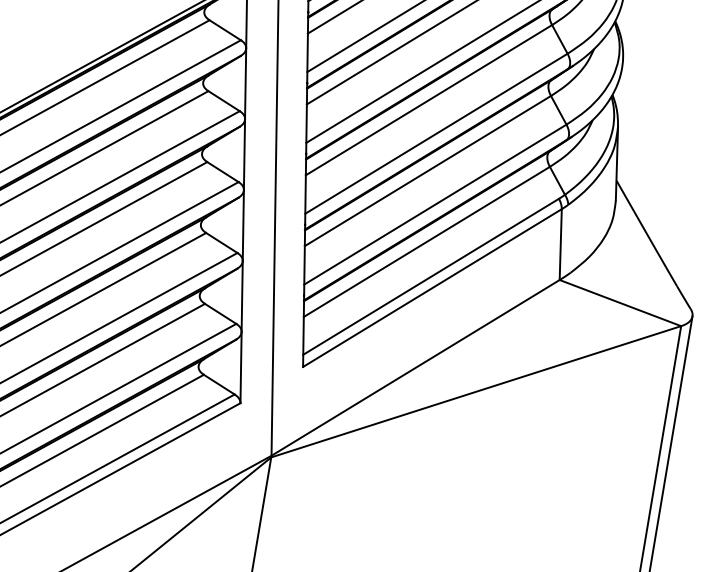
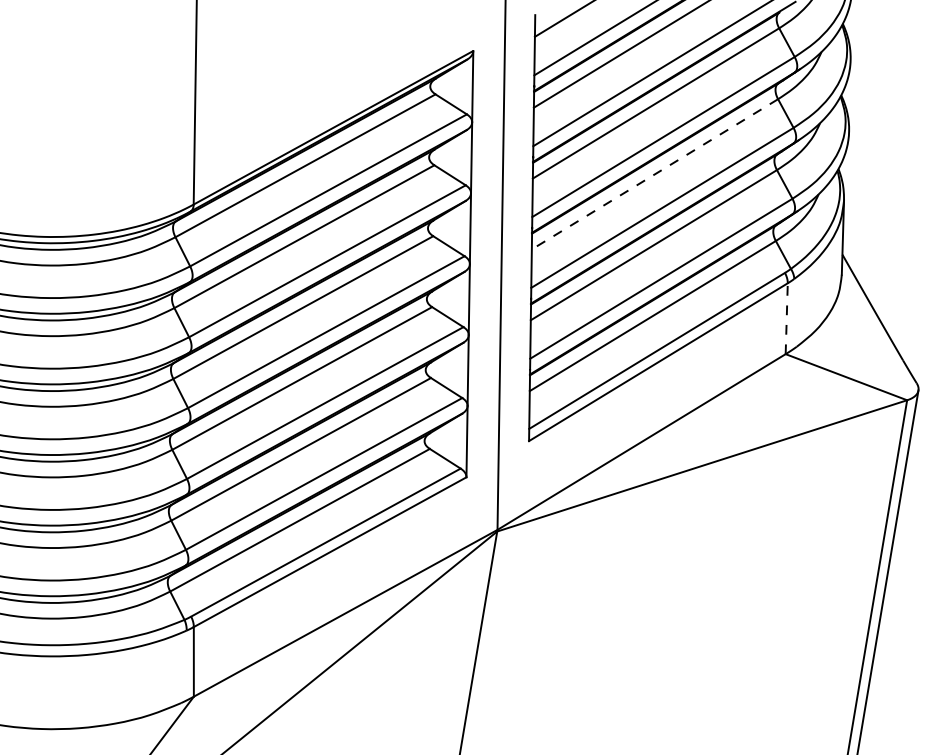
line: (428, 100) -> (654, 174), solid -> dashed
line: (560, 244) -> (786, 318), solid -> dashed

